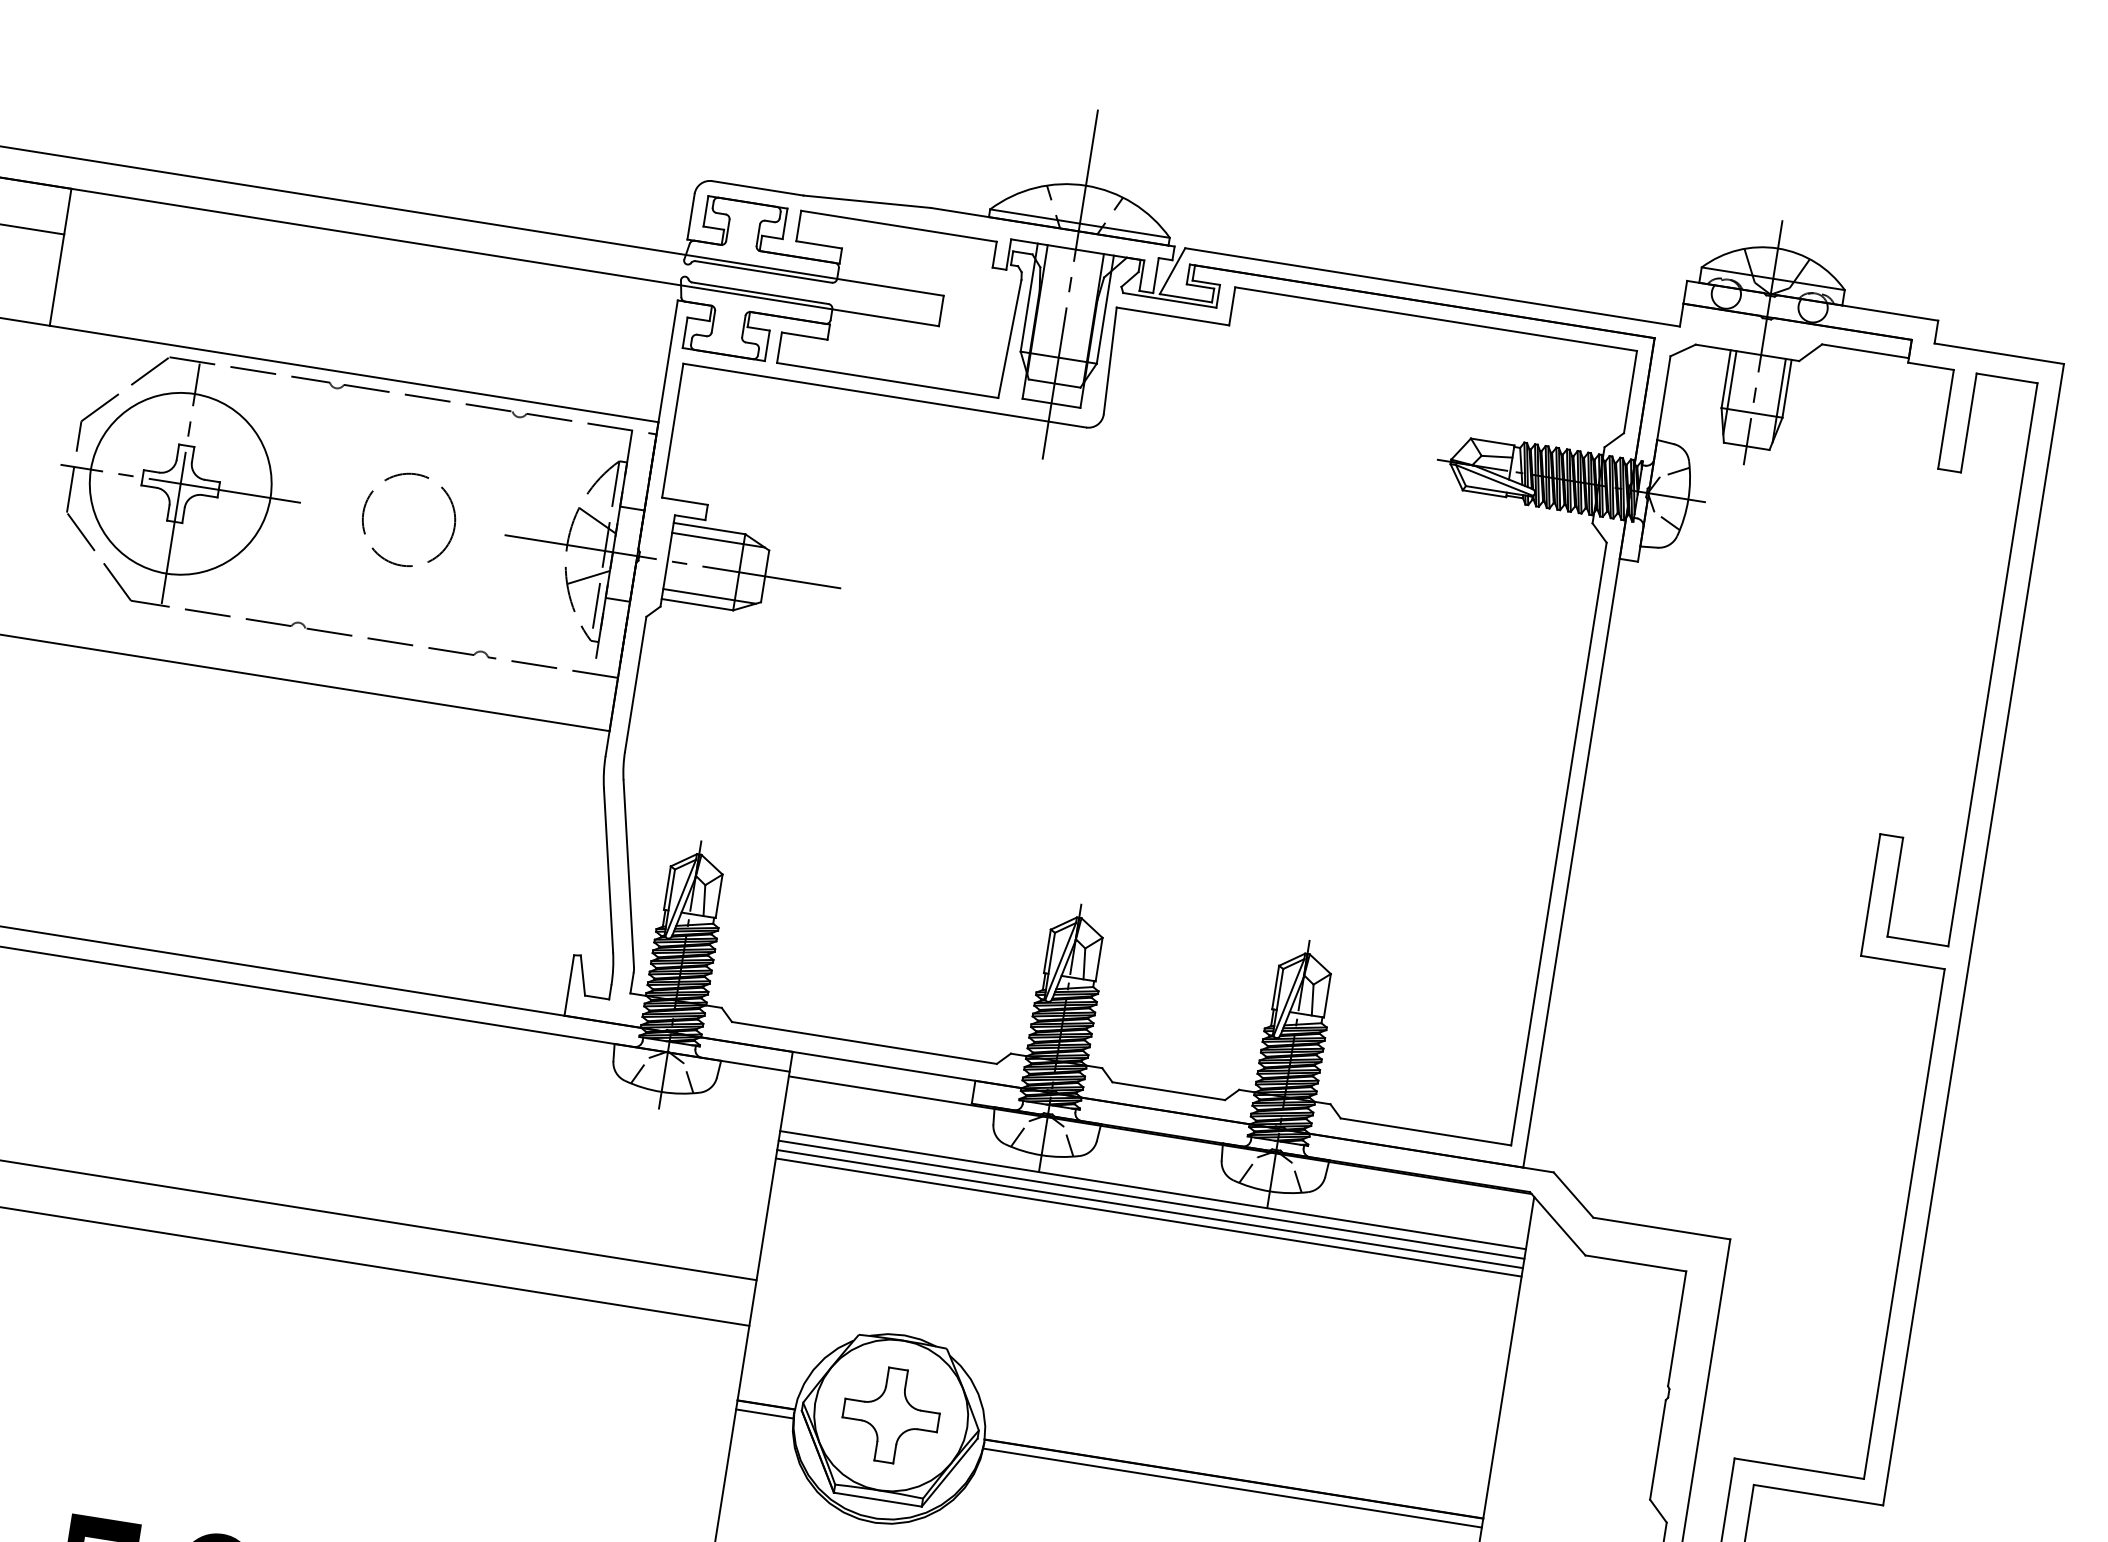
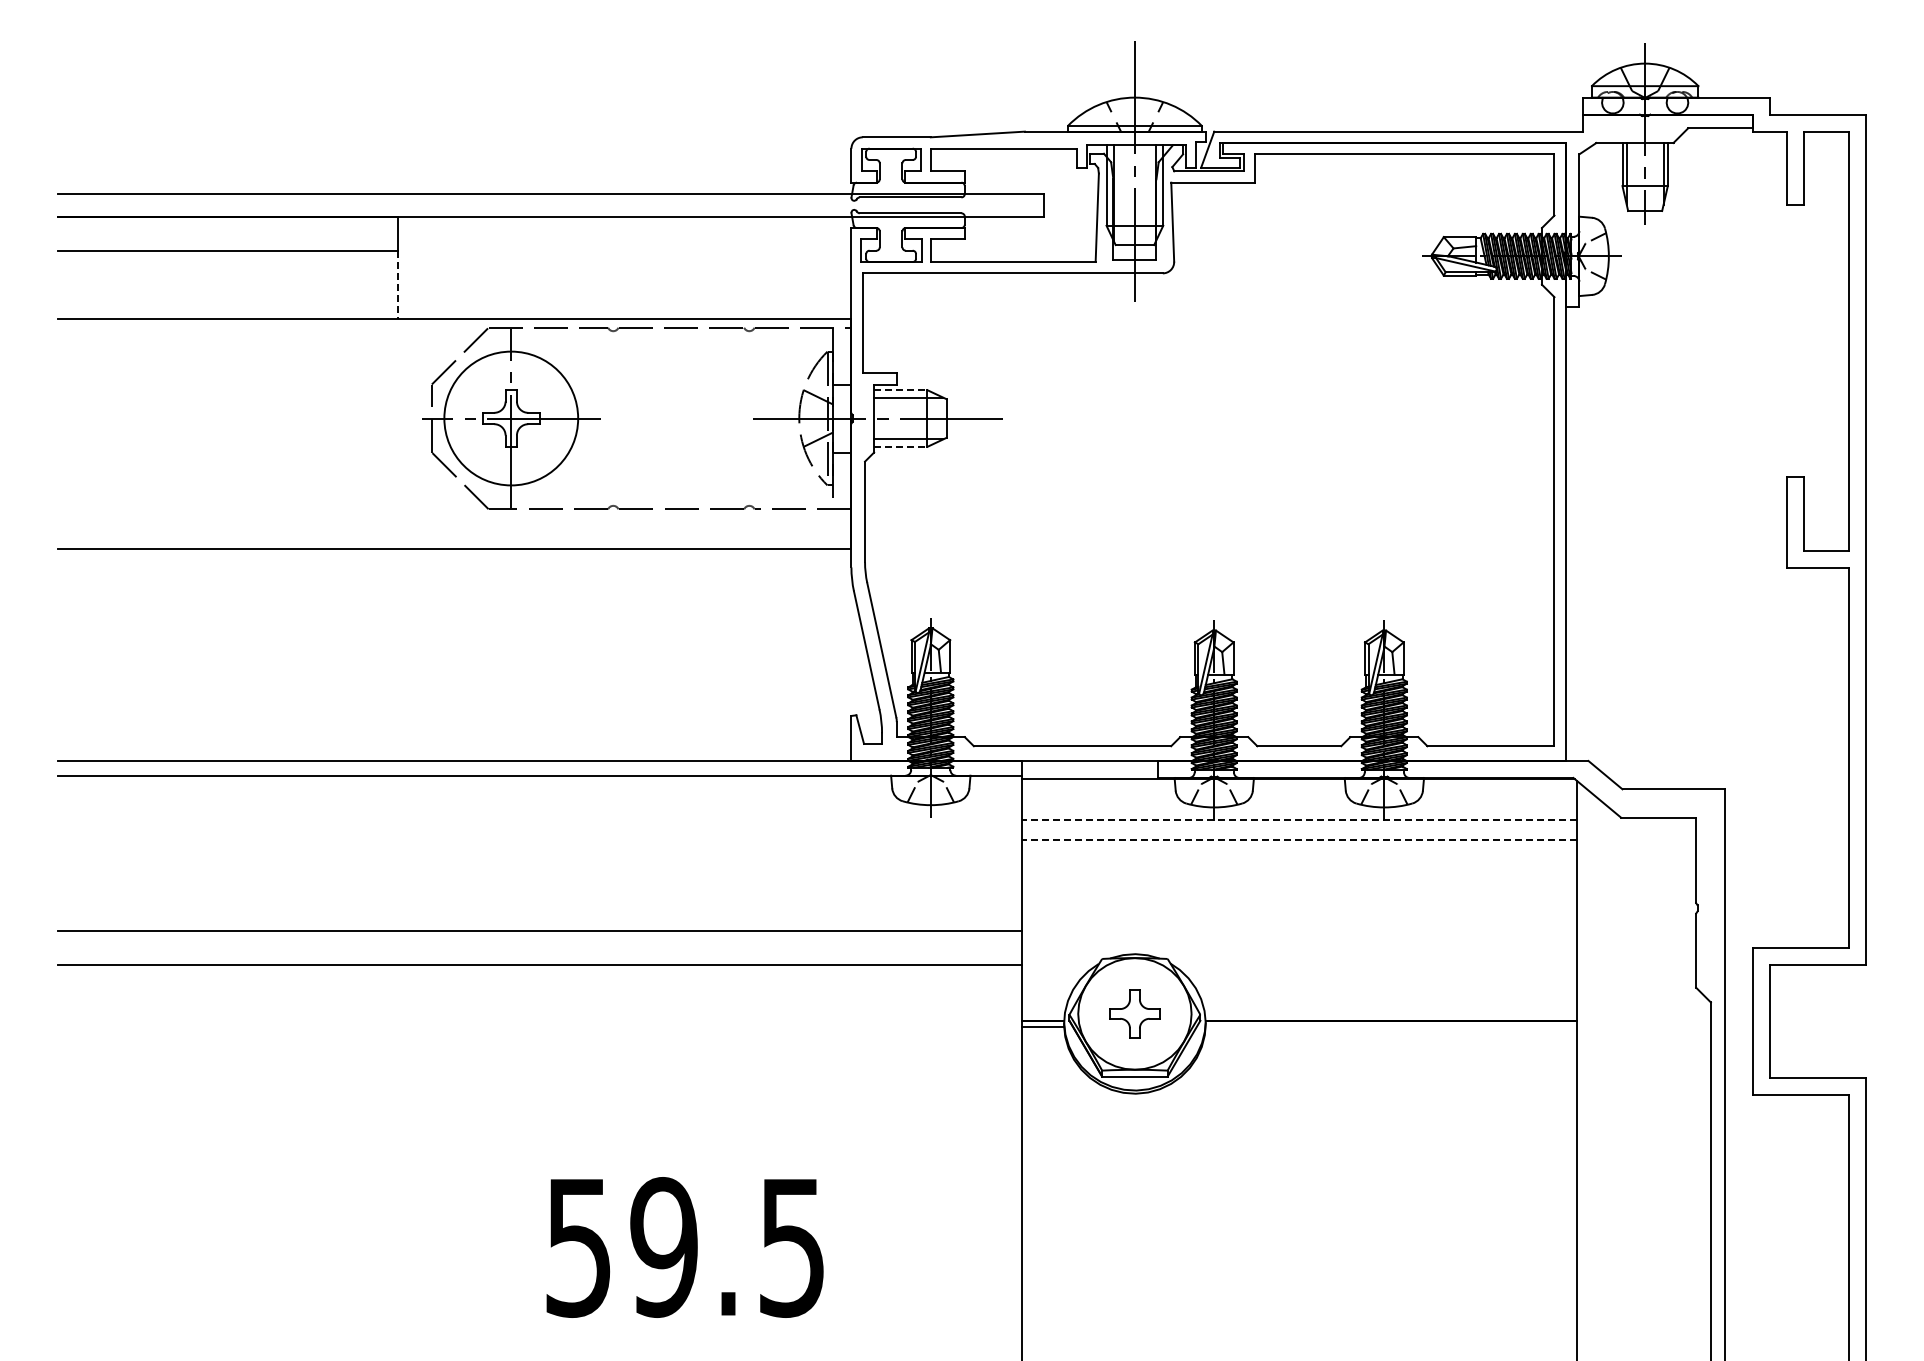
line: (56, 281) -> (397, 285), solid -> dashed
circle: (409, 519) -> (681, 418), removed
line: (709, 528) -> (900, 390), solid -> dashed
line: (697, 604) -> (900, 446), solid -> dashed
line: (1153, 1189) -> (1299, 819), solid -> dashed
line: (1151, 1200) -> (1299, 827), removed
line: (1150, 1209) -> (1299, 834), removed
line: (1148, 1217) -> (1299, 840), solid -> dashed
part: (890, 1414) -> (1134, 1013), size x0.7
line: (1232, 1488) -> (1391, 1027), removed

